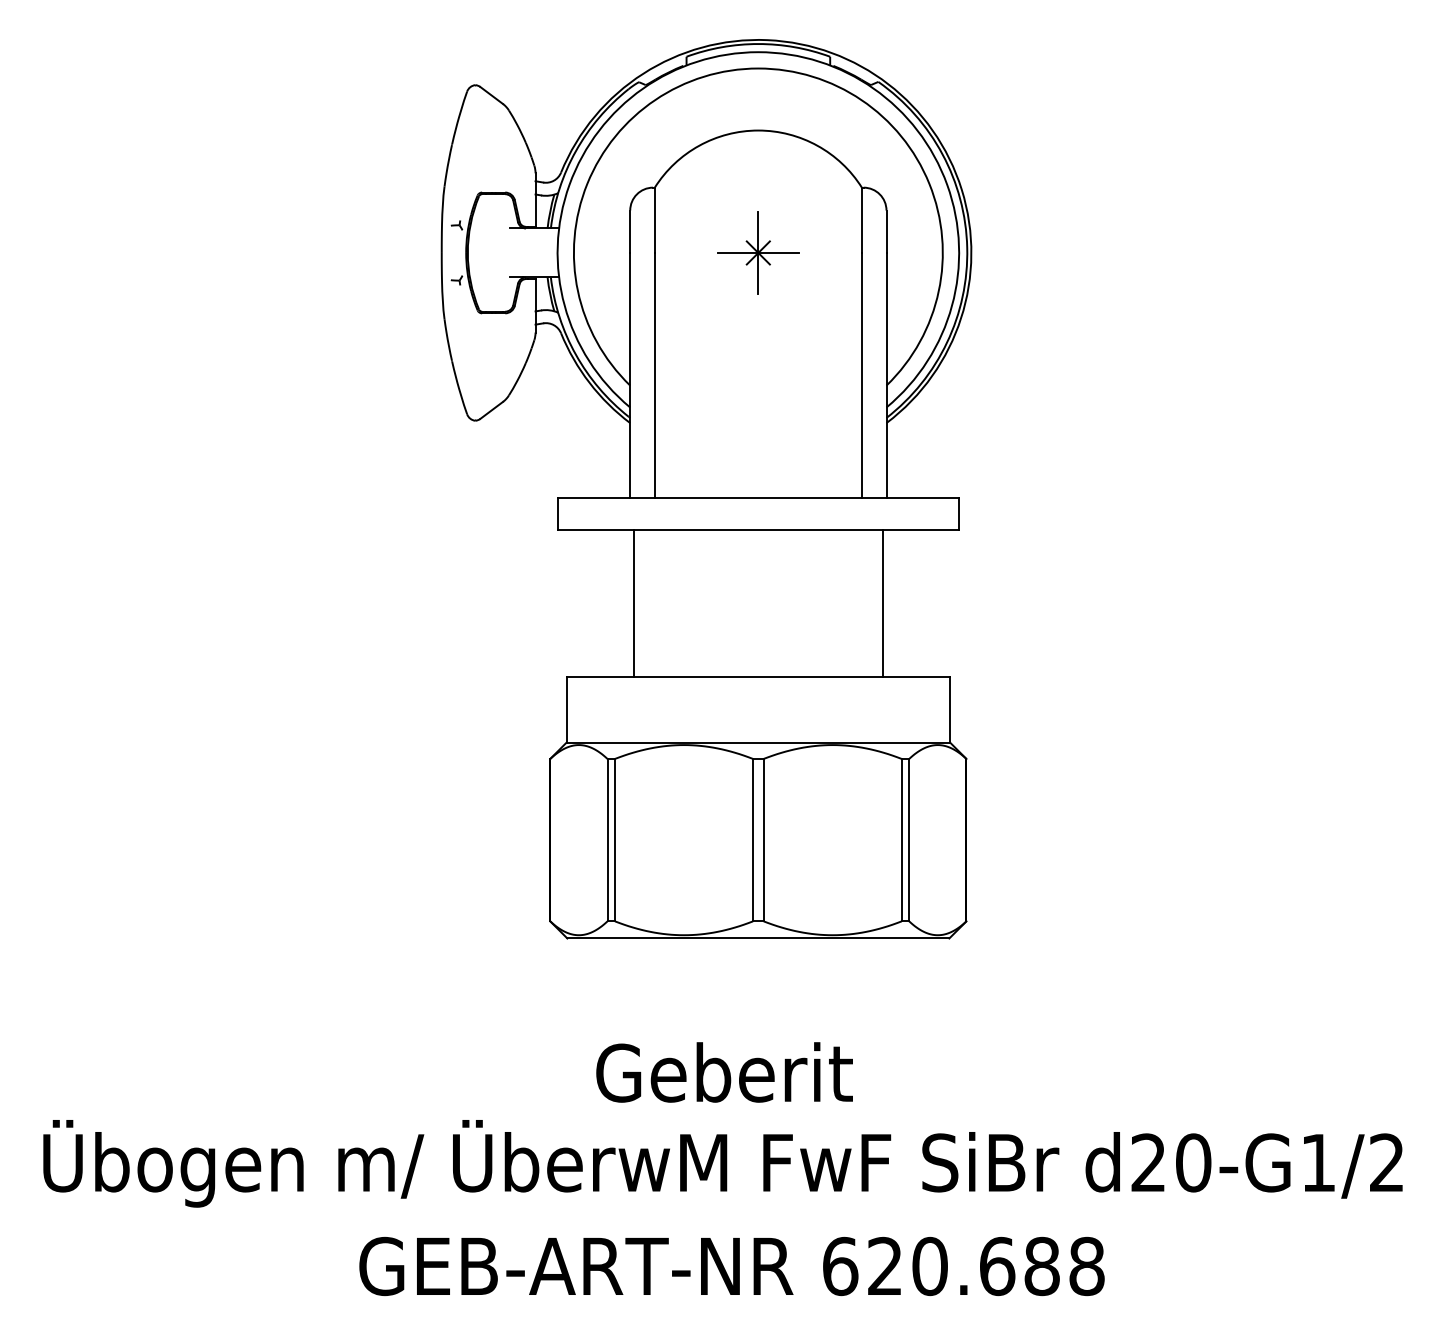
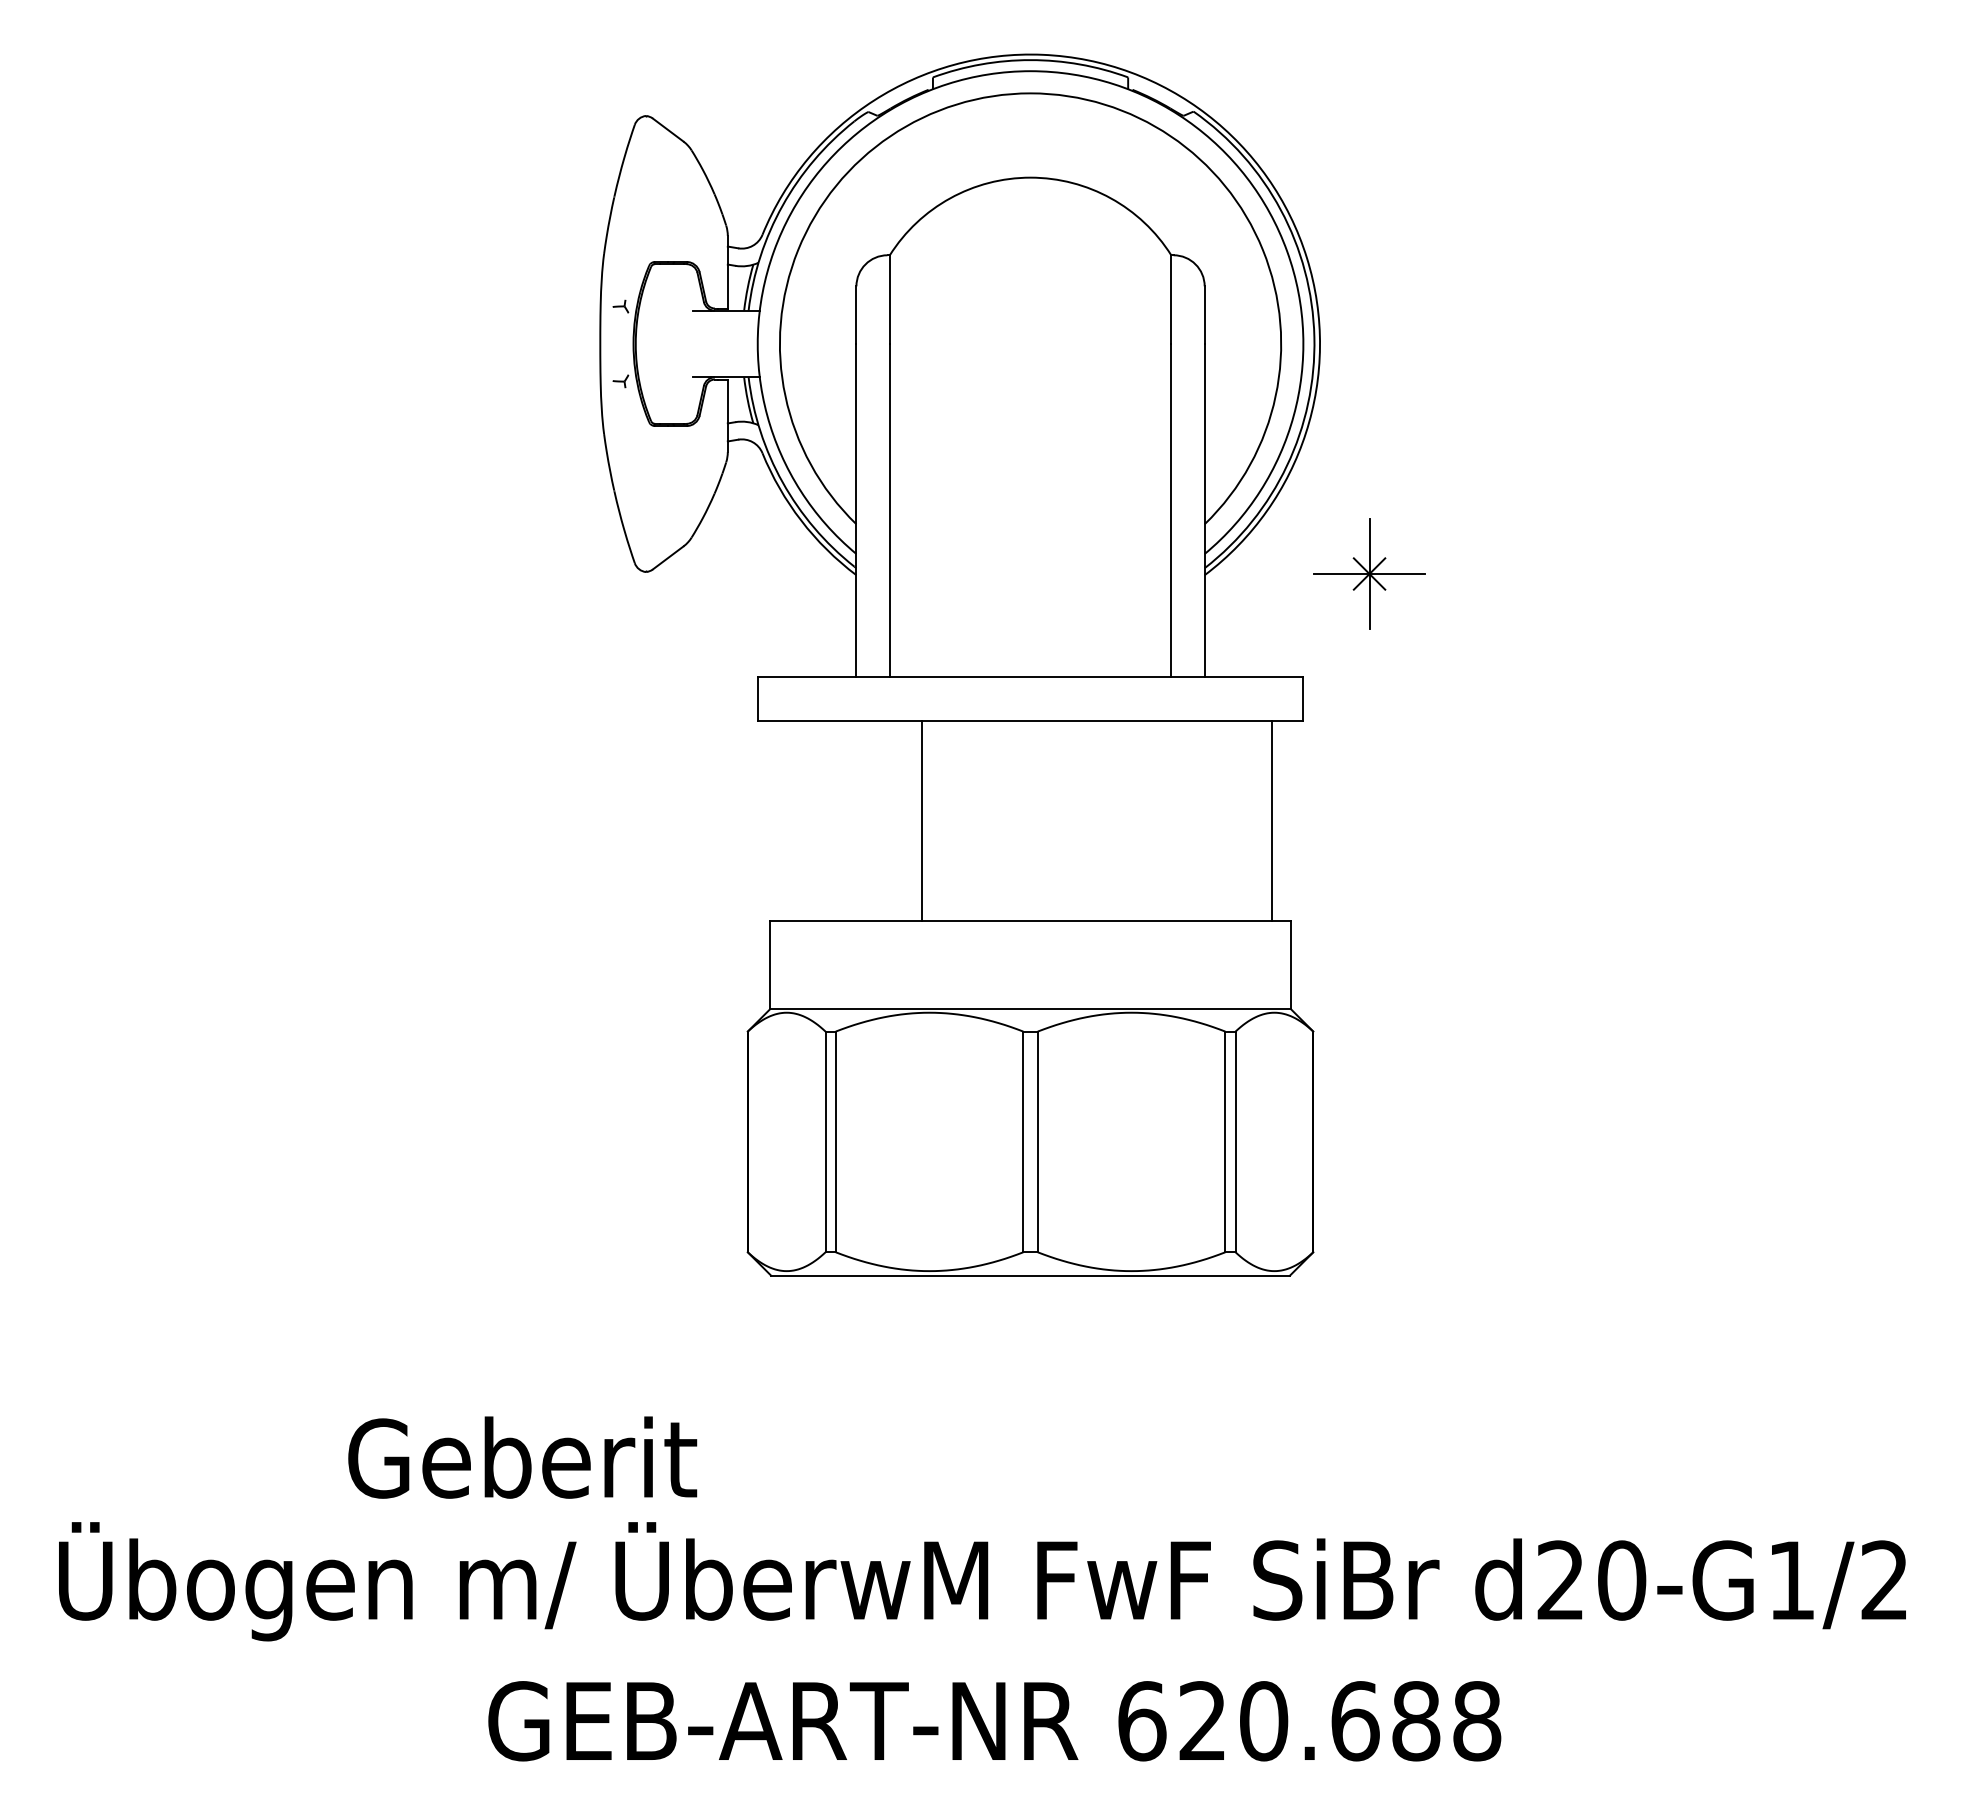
part: (758, 252) -> (1369, 573), moved
line: (633, 603) -> (921, 820), moved
line: (883, 603) -> (1272, 820), moved
text: (724, 1072) -> (522, 1457), moved

